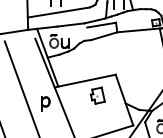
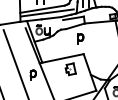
line: (65, 17) -> (47, 12), added
part: (111, 53) -> (80, 38), added

